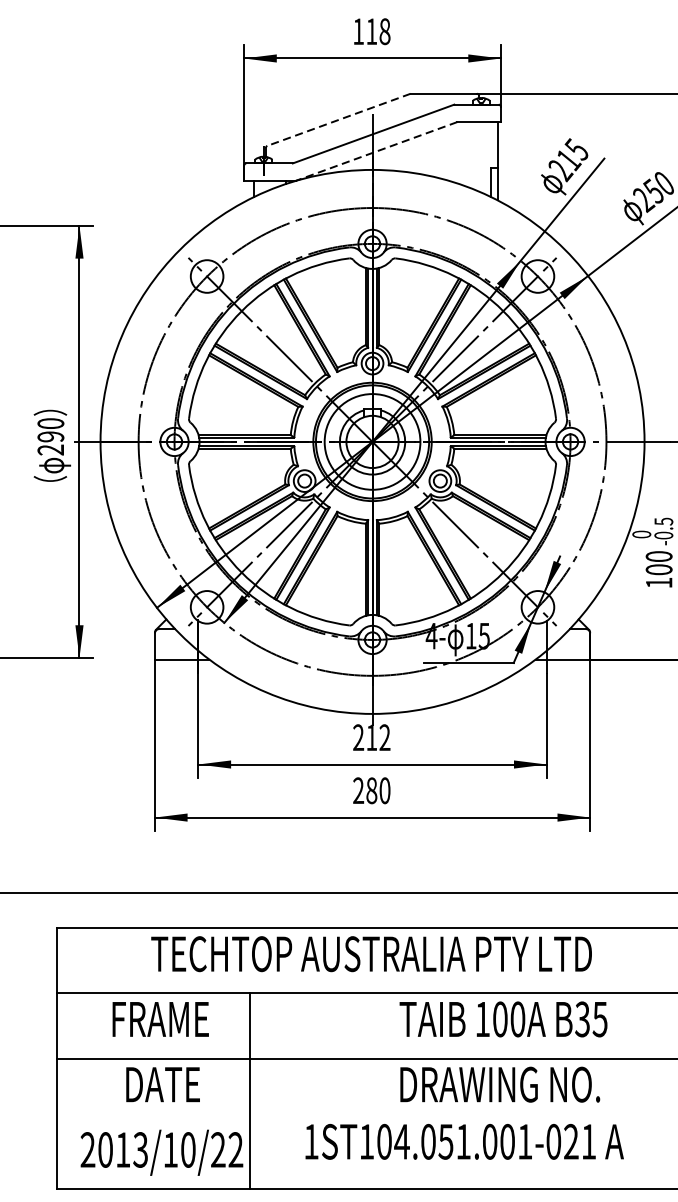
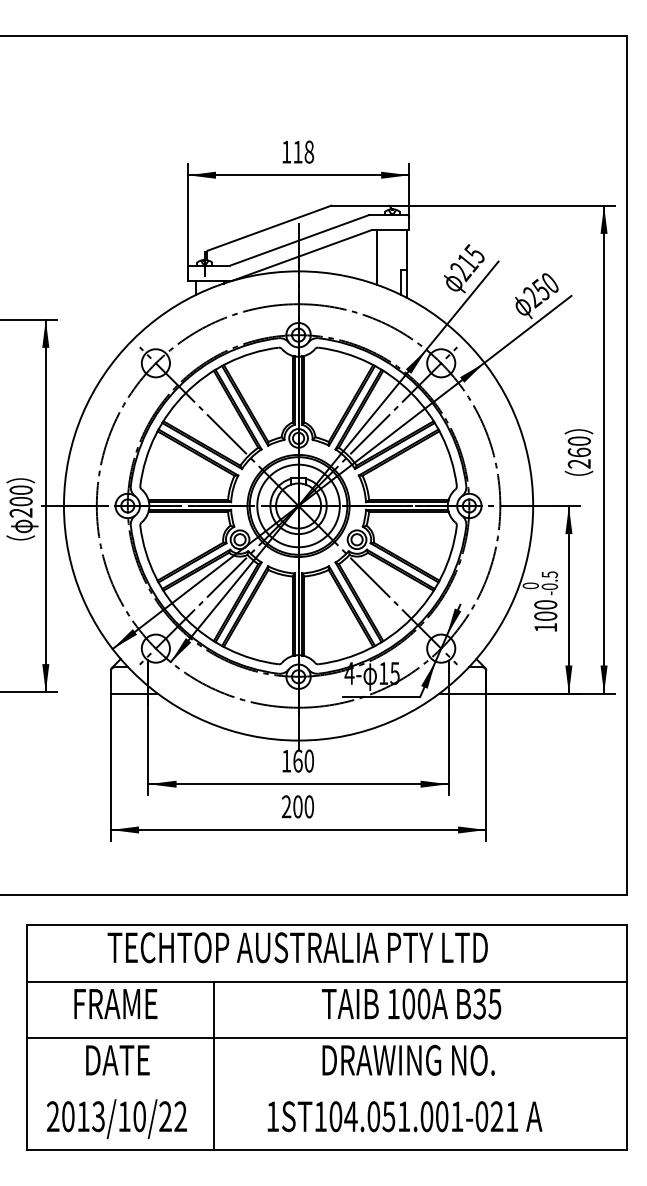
line: (338, 120) -> (269, 228), dashed -> solid
line: (375, 151) -> (301, 255), dashed -> solid
line: (462, 153) -> (376, 257), added
text: (50, 436) -> (20, 501), 290 -> 200
text: (371, 737) -> (297, 760), 212 -> 160
text: (371, 791) -> (297, 807), 280 -> 200
line: (249, 1090) -> (214, 1065), moved
text: (464, 1141) -> (404, 1116), moved

